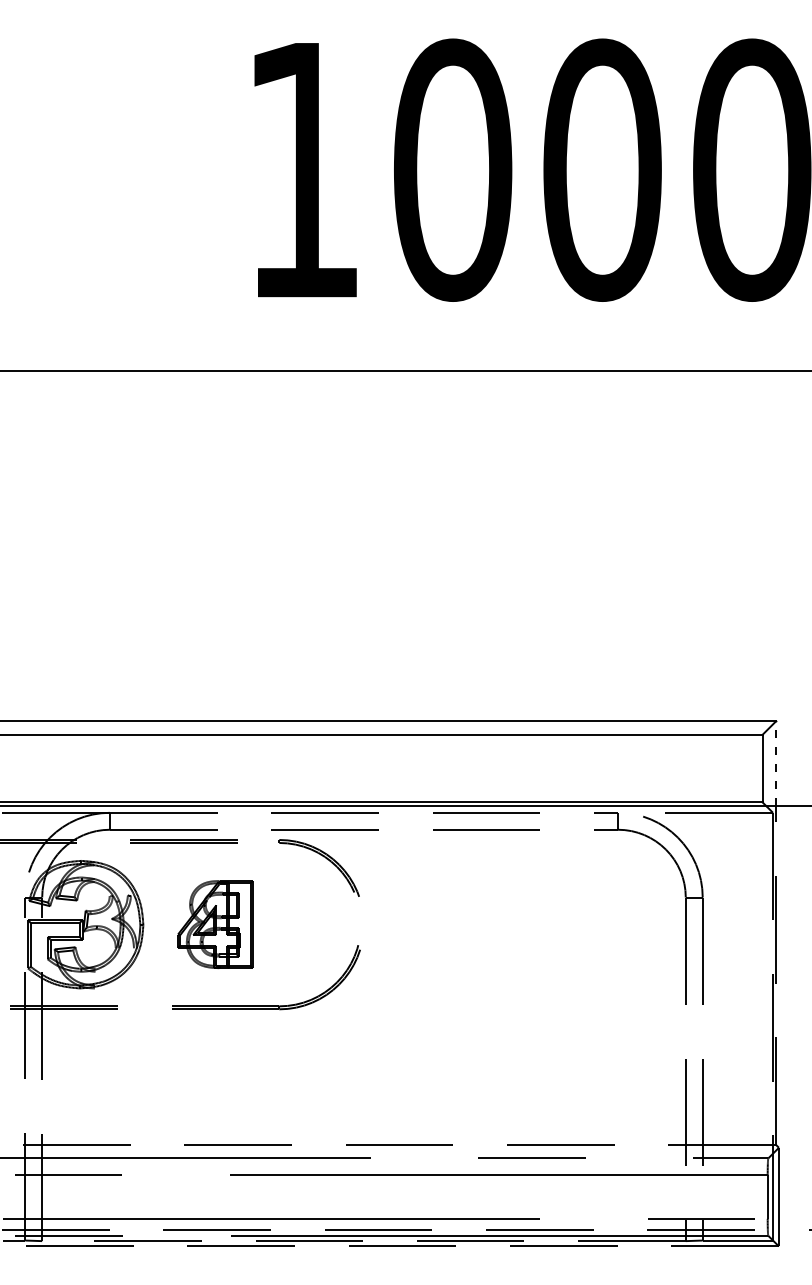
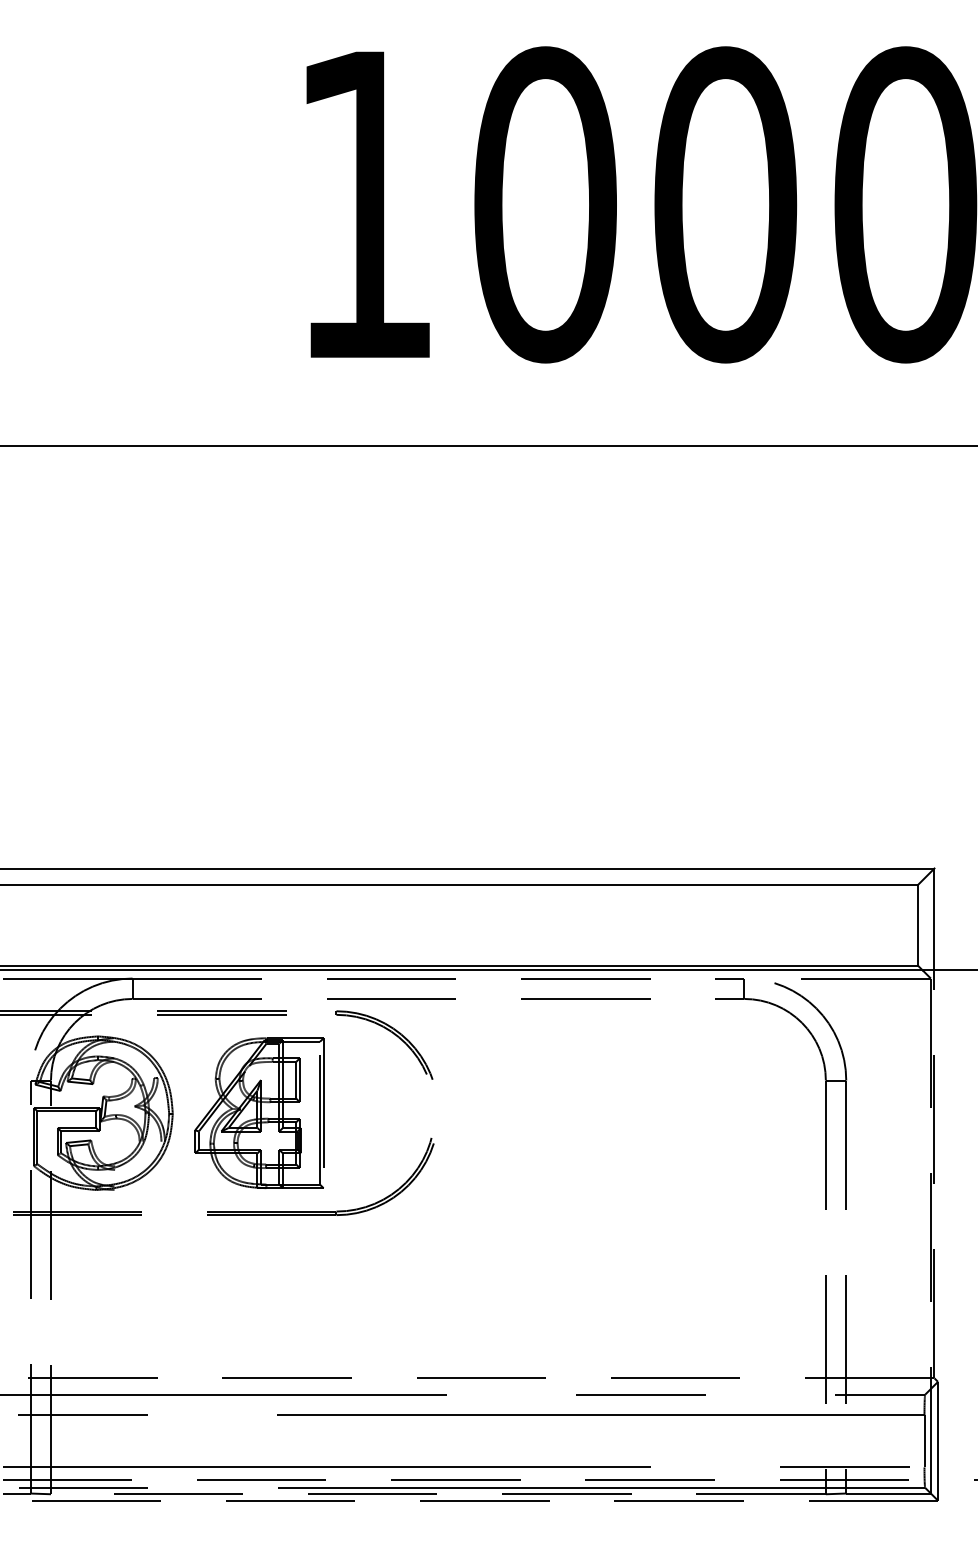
line: (775, 763) -> (933, 919), dashed -> solid
part: (215, 924) -> (259, 1113), size x1.43

